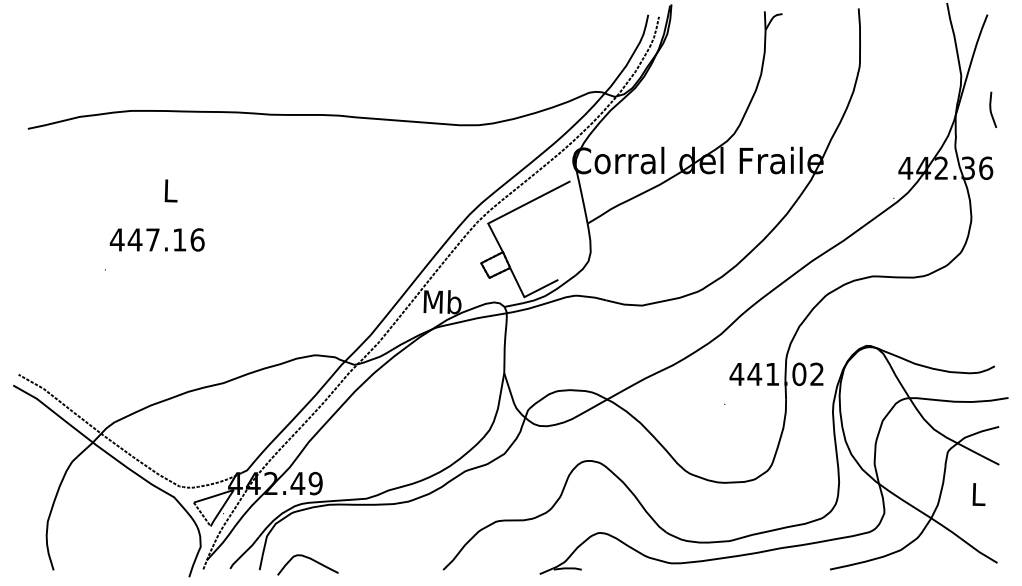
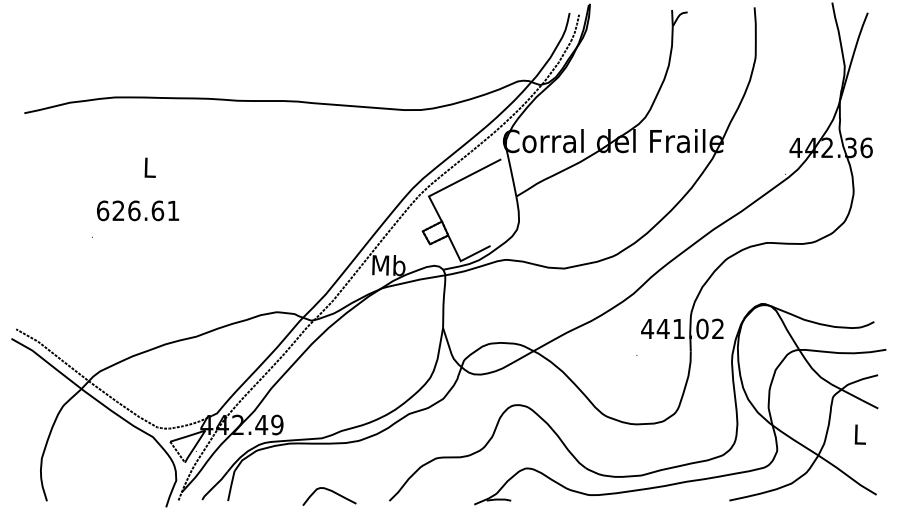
line: (991, 109) -> (871, 96), removed
text: (156, 239) -> (137, 210), 447.16 -> 626.61
curve: (307, 559) -> (329, 491), moved

